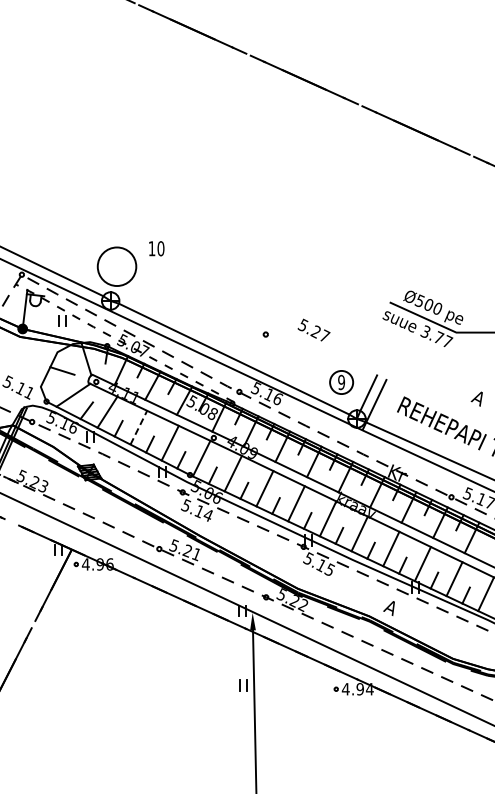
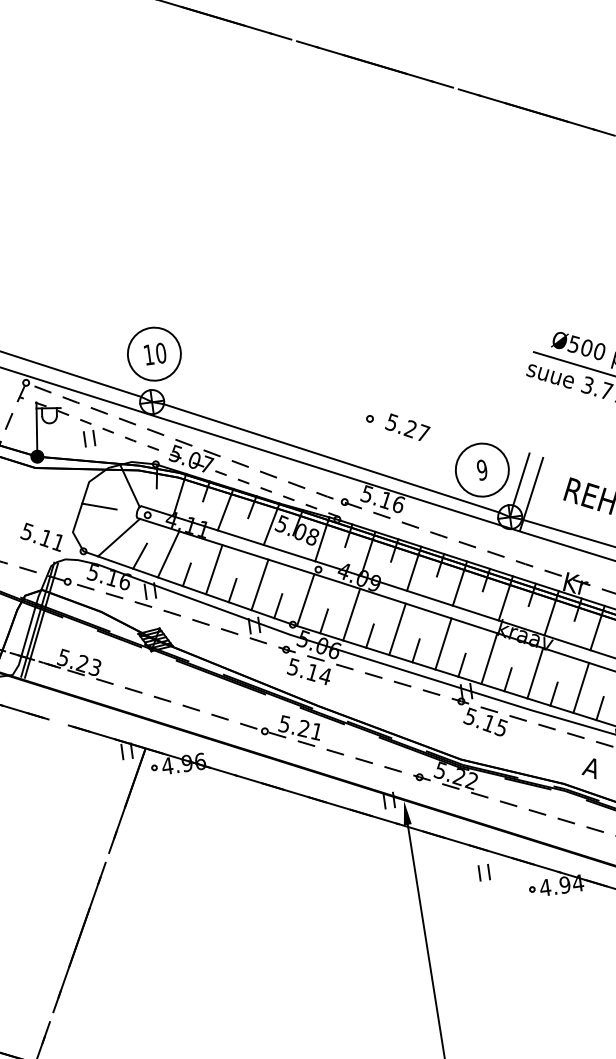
text: (156, 248) -> (154, 353), moved
text: (313, 329) -> (406, 426), moved
circle: (341, 382) -> (482, 470), size x1.67
line: (138, 427) -> (213, 569), dashed -> solid
part: (243, 685) -> (484, 872), moved

